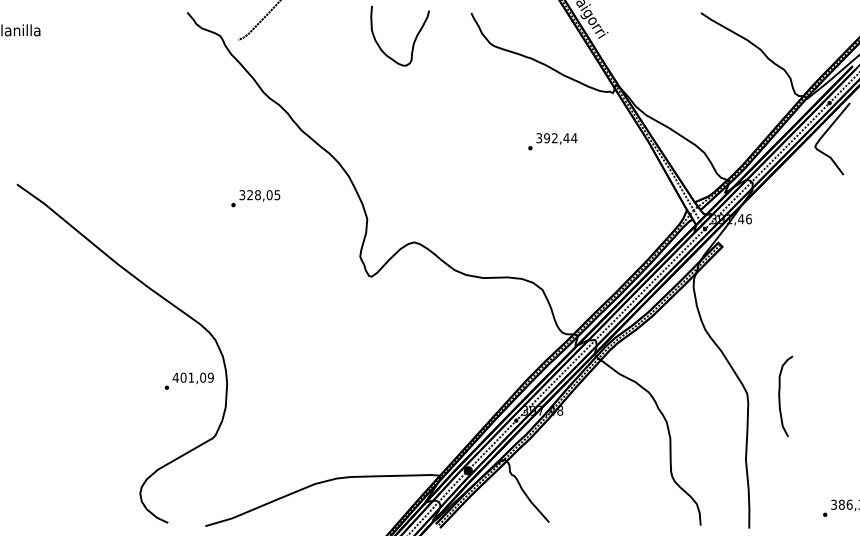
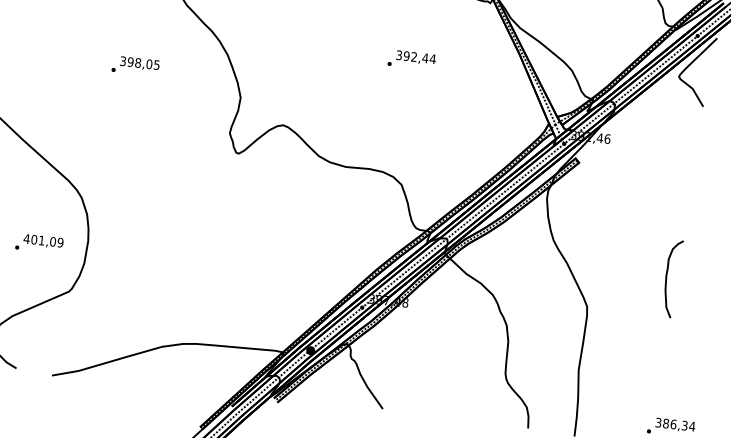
text: (552, 141) -> (411, 59), moved
text: (250, 195) -> (130, 62), 328,05 -> 398,05
text: (188, 380) -> (38, 242), moved
curve: (780, 396) -> (667, 278), moved

